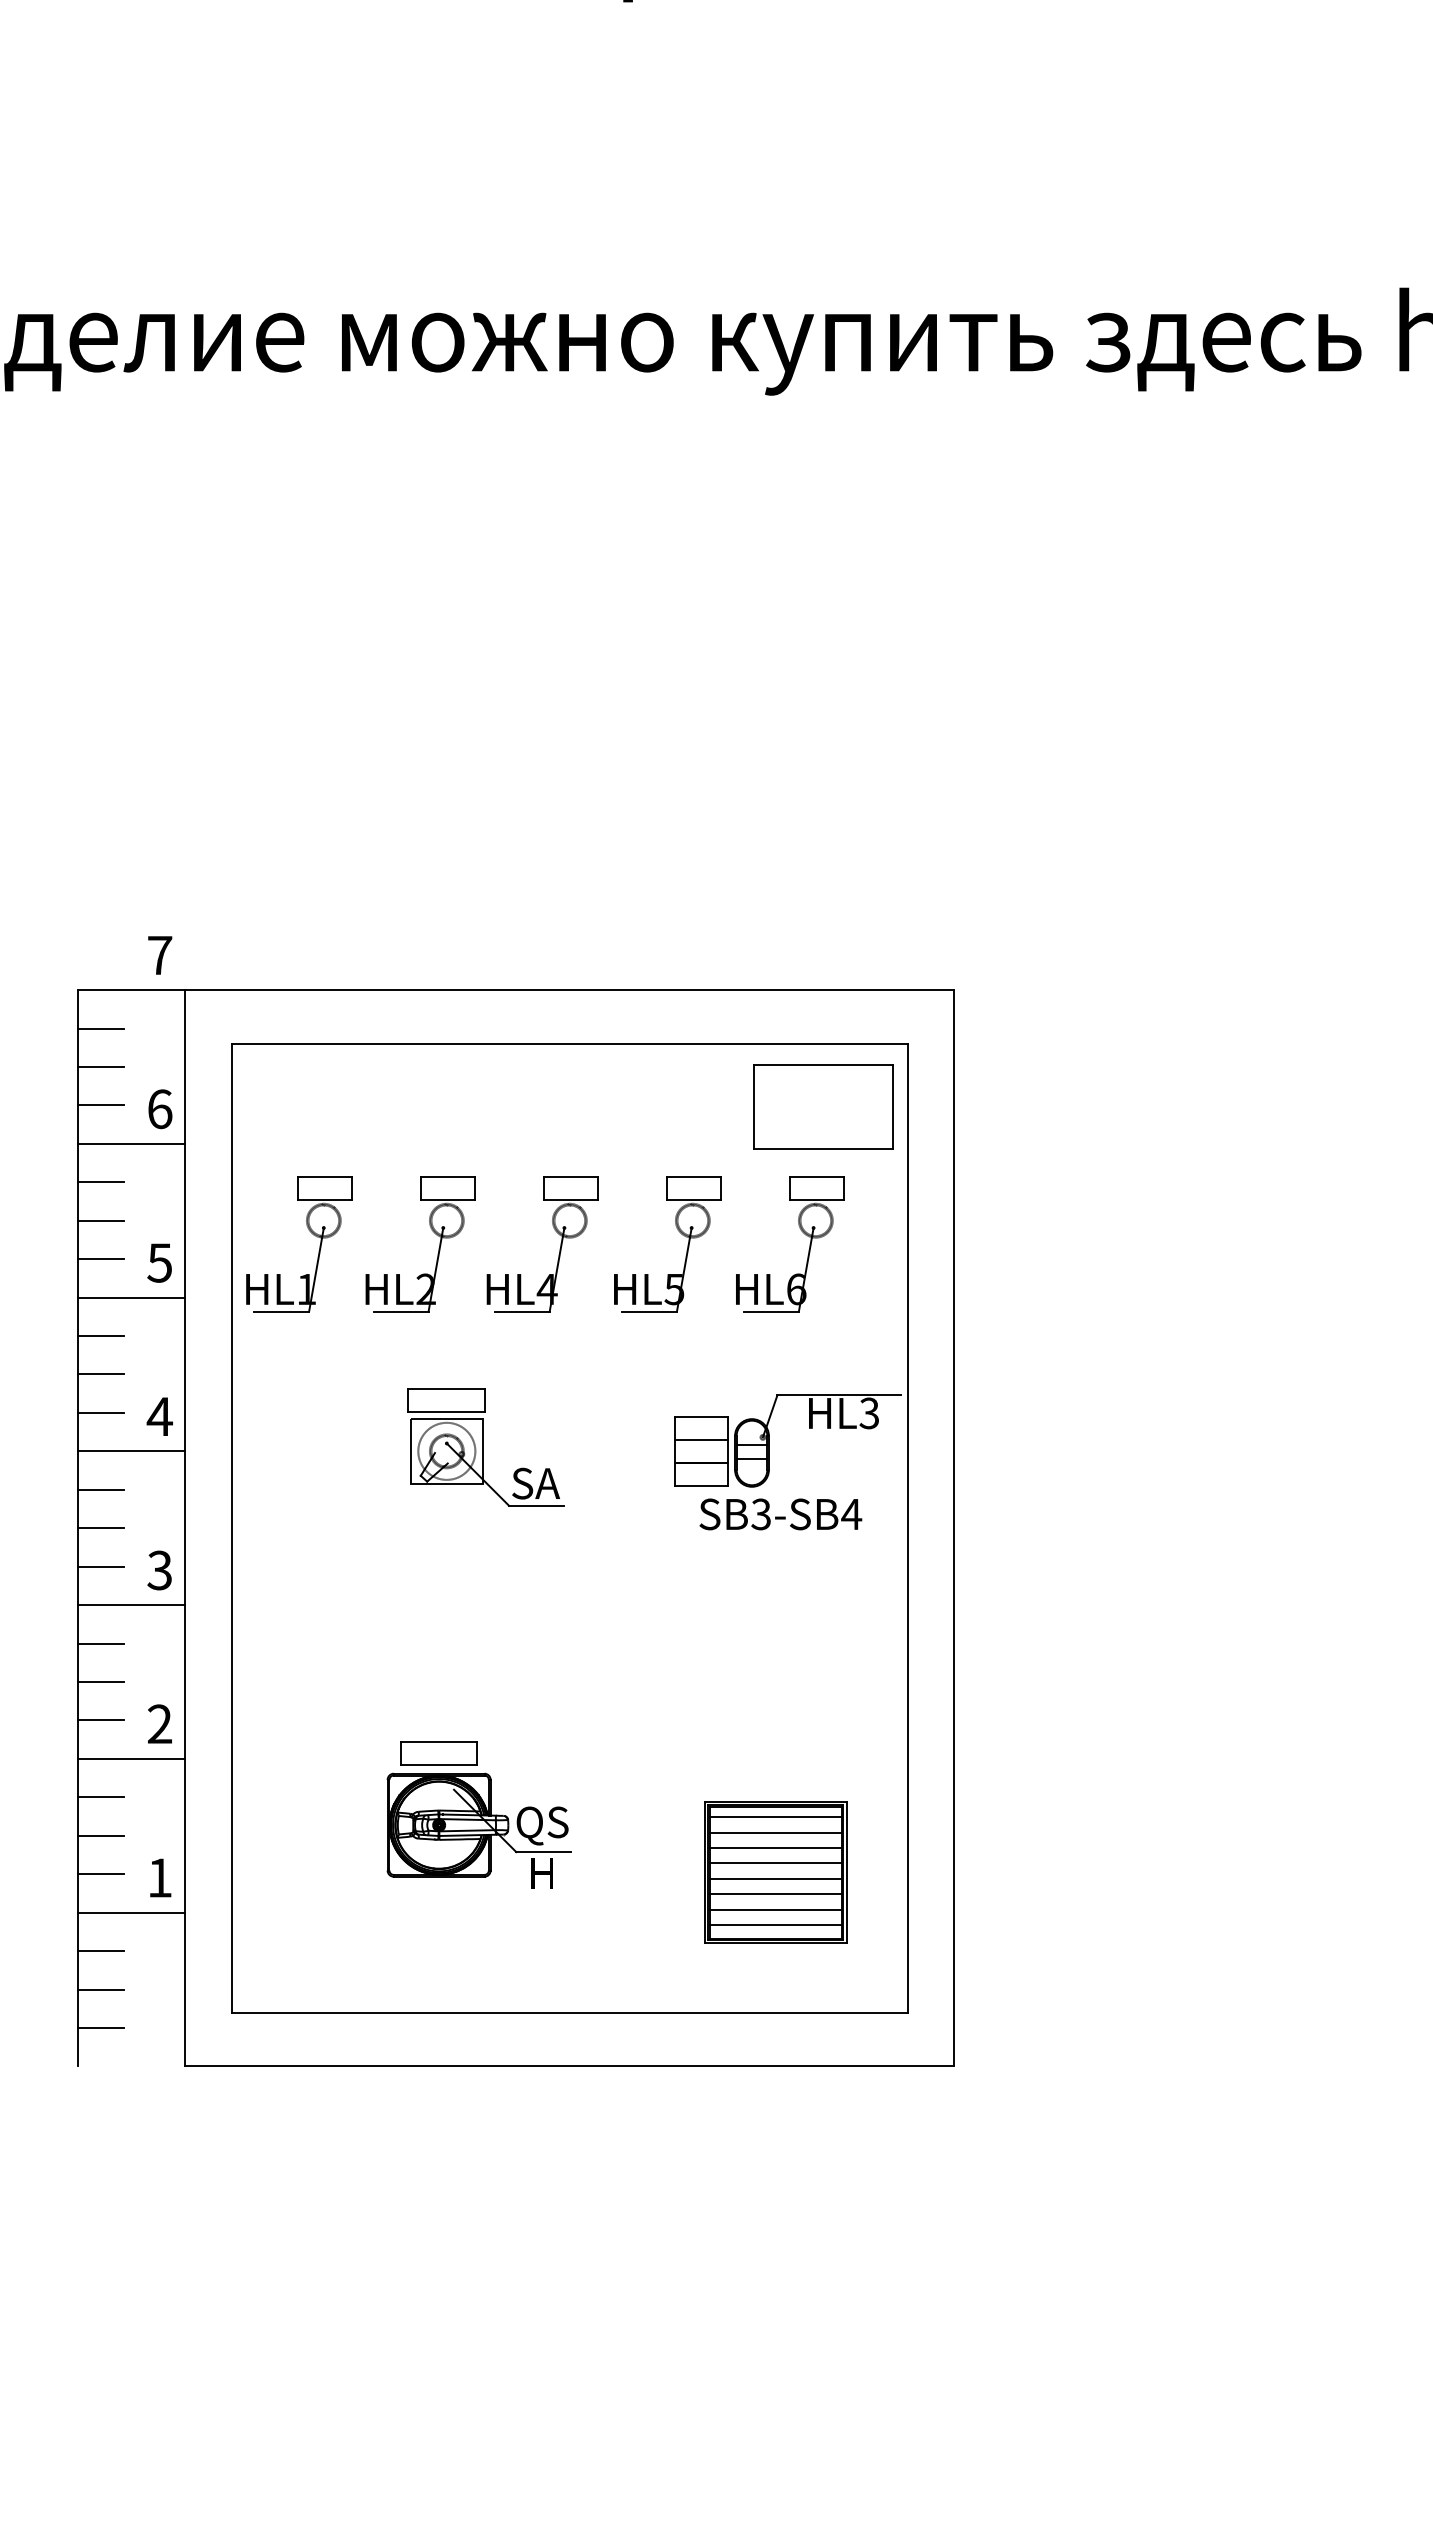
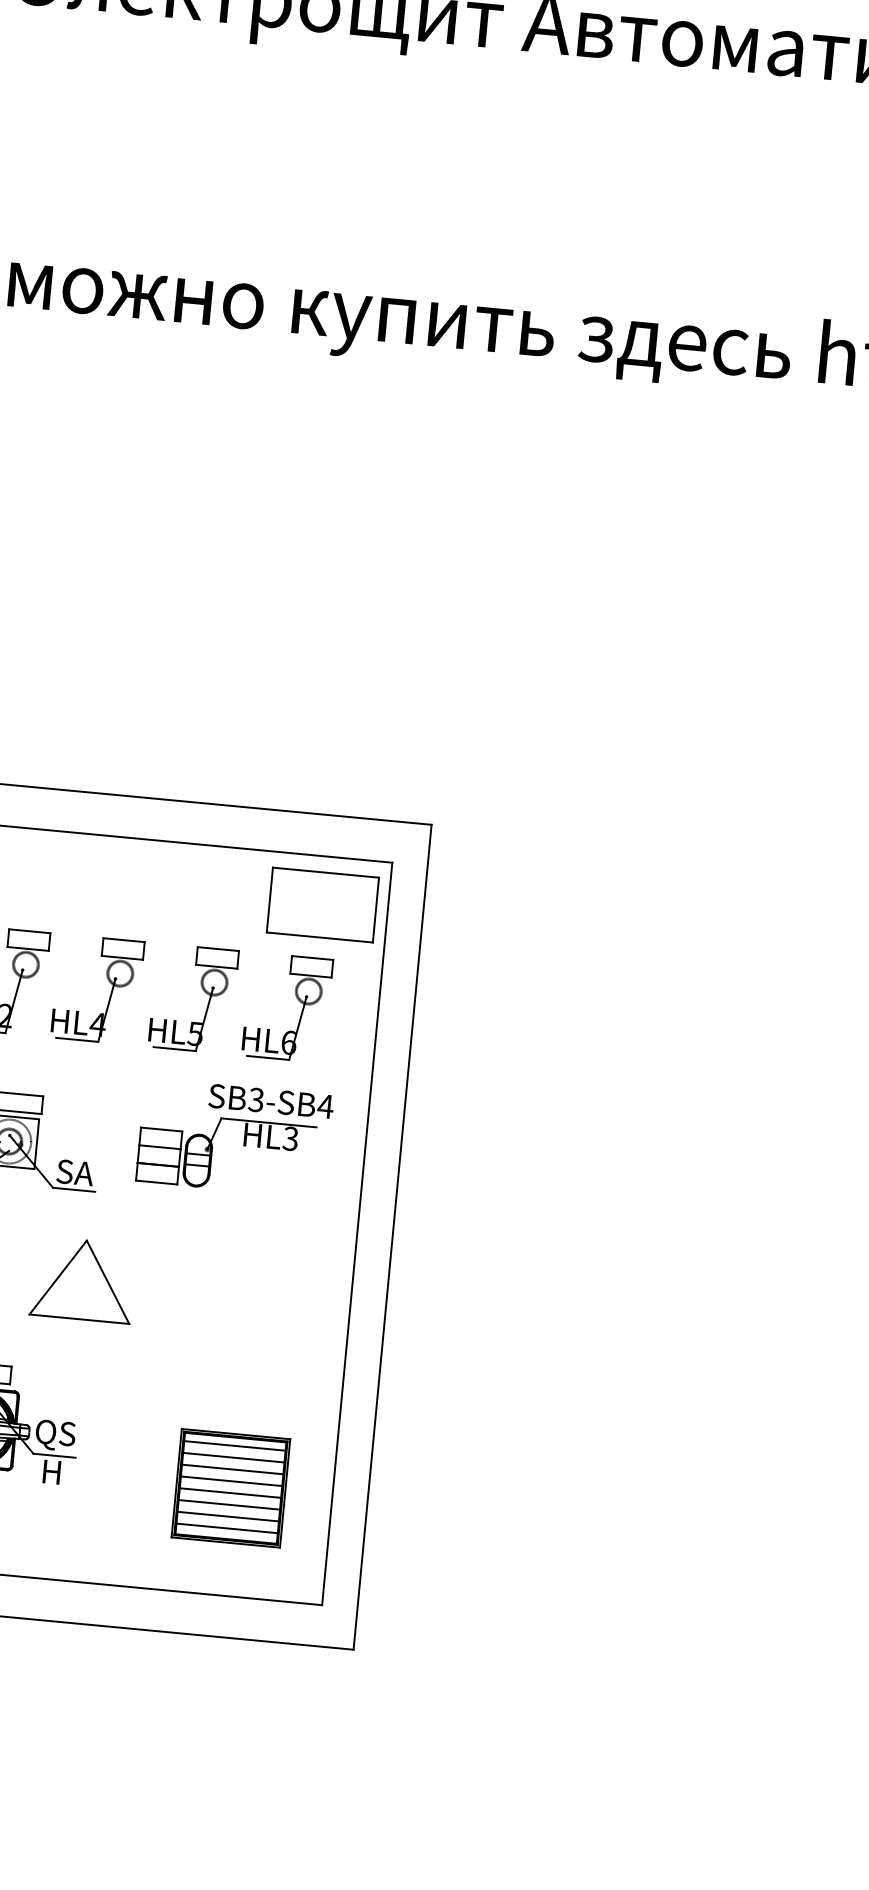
part: (769, 1440) -> (212, 1152), moved
text: (780, 1514) -> (271, 1101), moved
part: (559, 1620) -> (83, 1279), added

